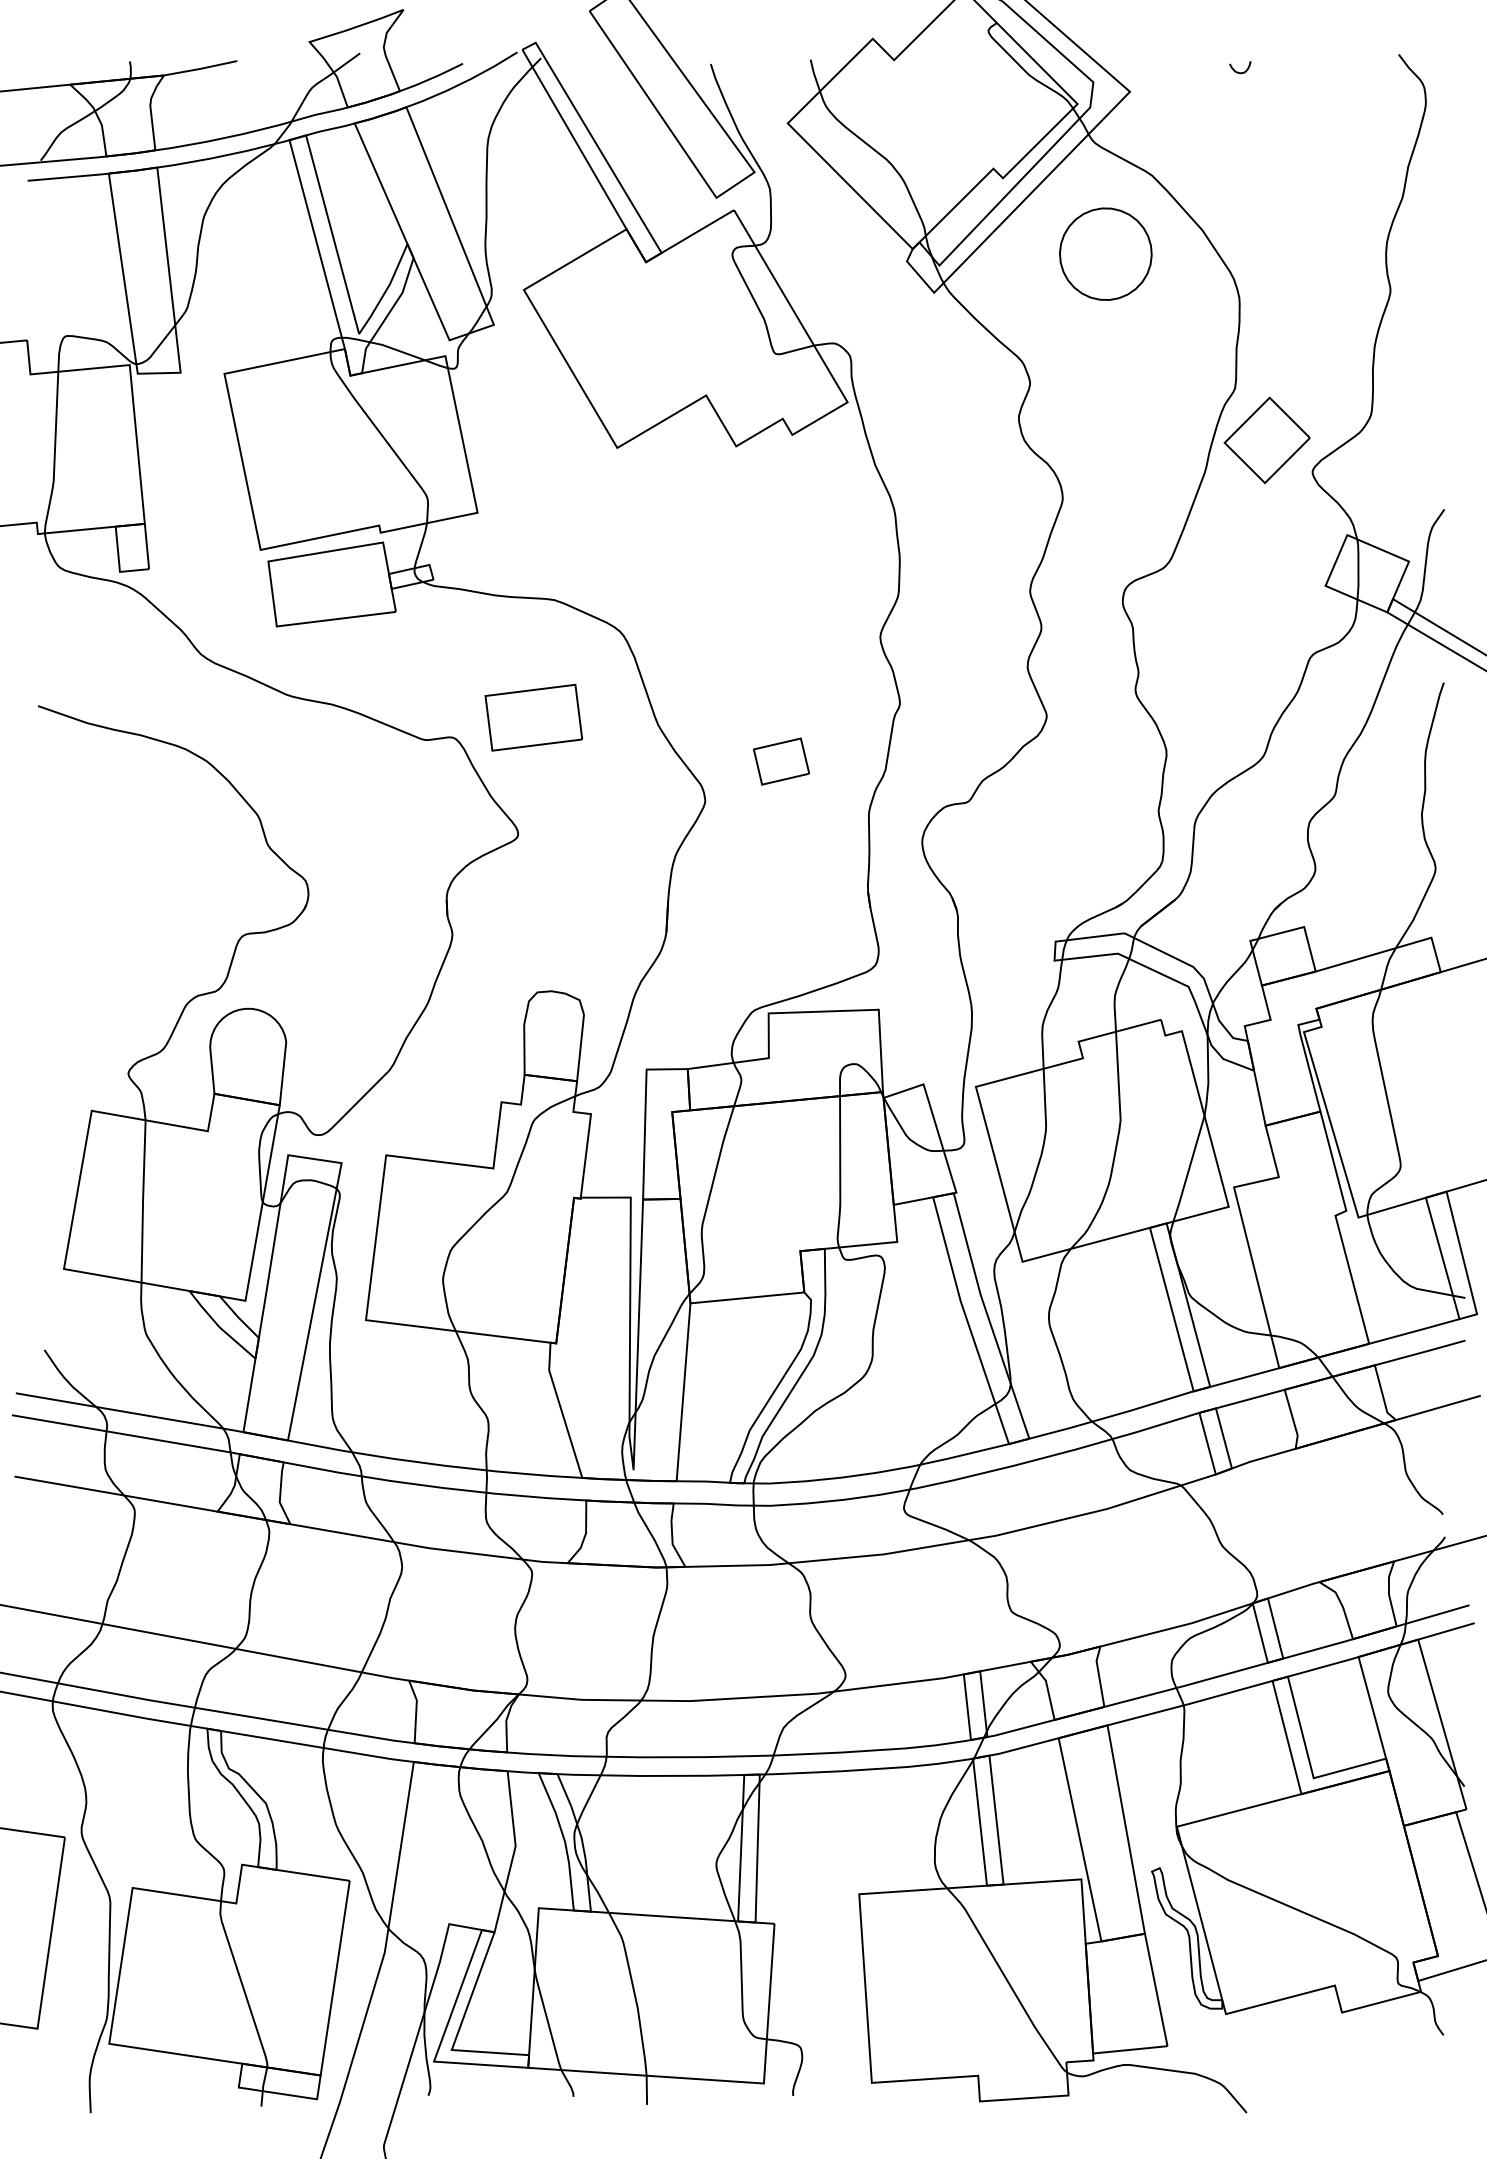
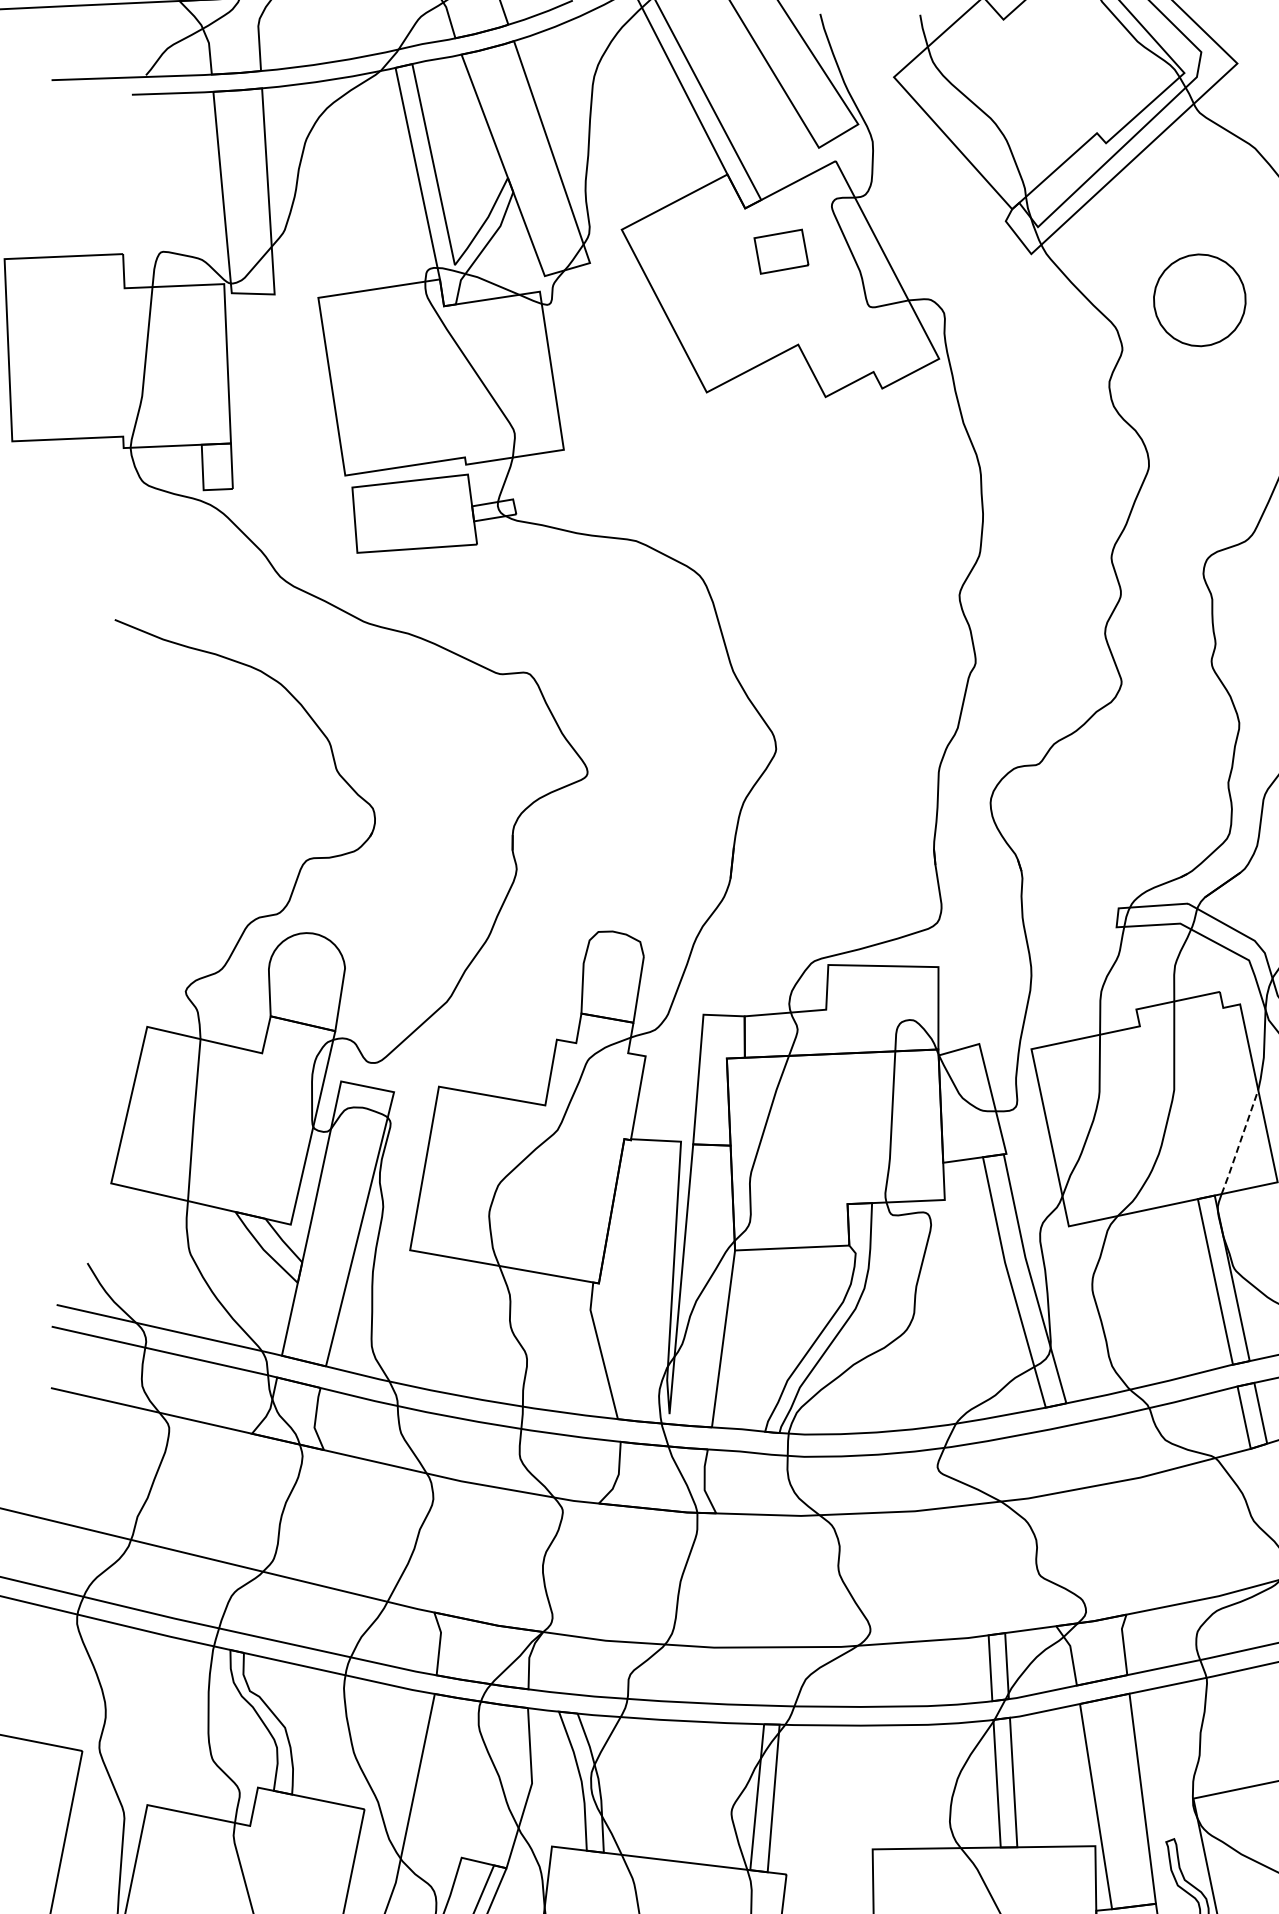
part: (1105, 253) -> (1199, 299), moved
part: (533, 717) -> (608, 657), removed
part: (781, 761) -> (781, 251), moved
line: (1189, 1169) -> (1240, 1142), solid -> dashed

